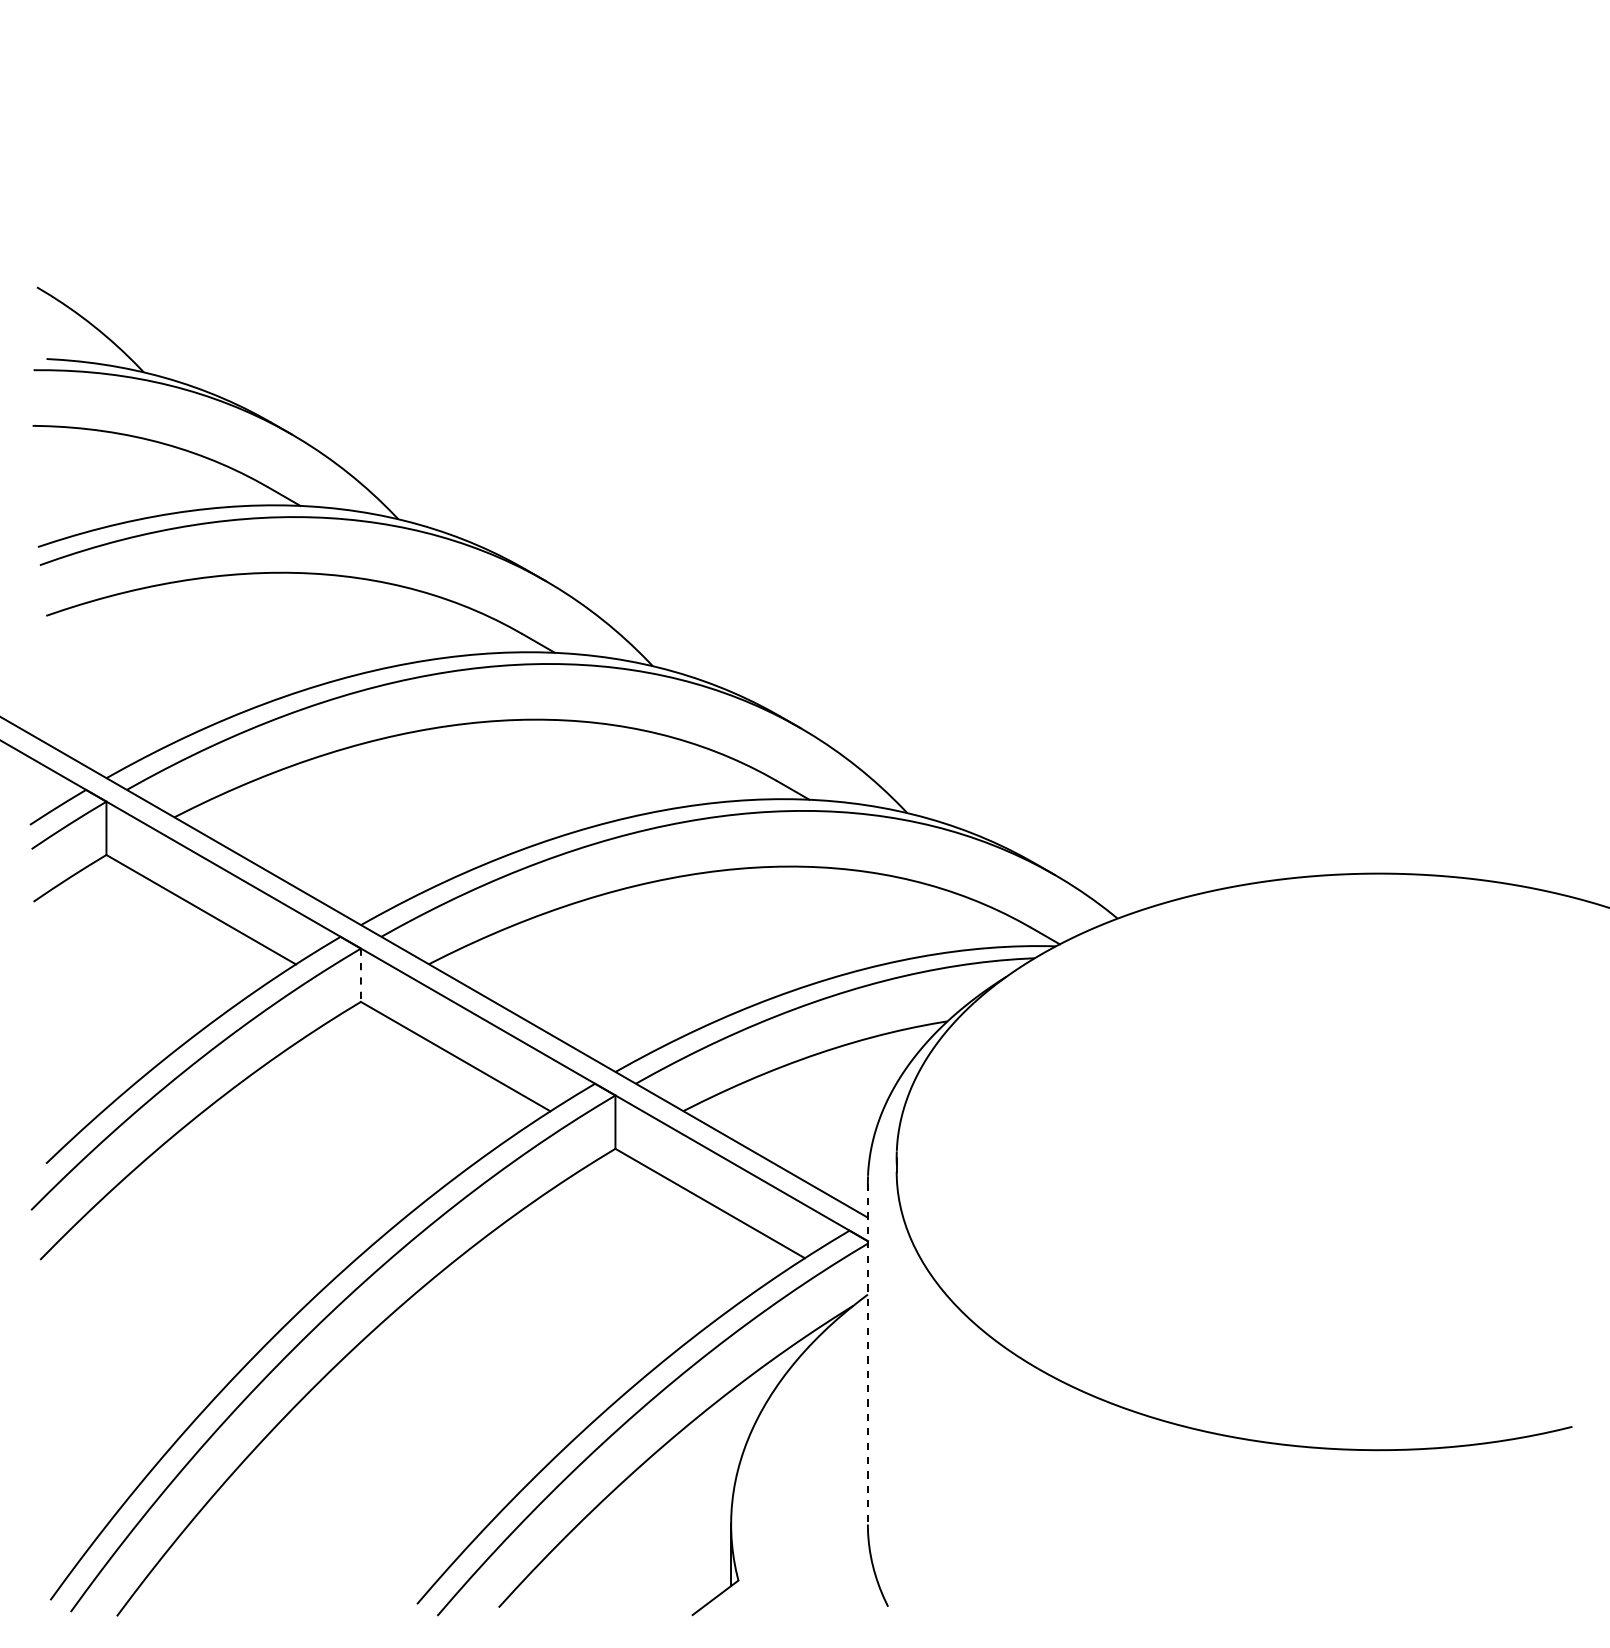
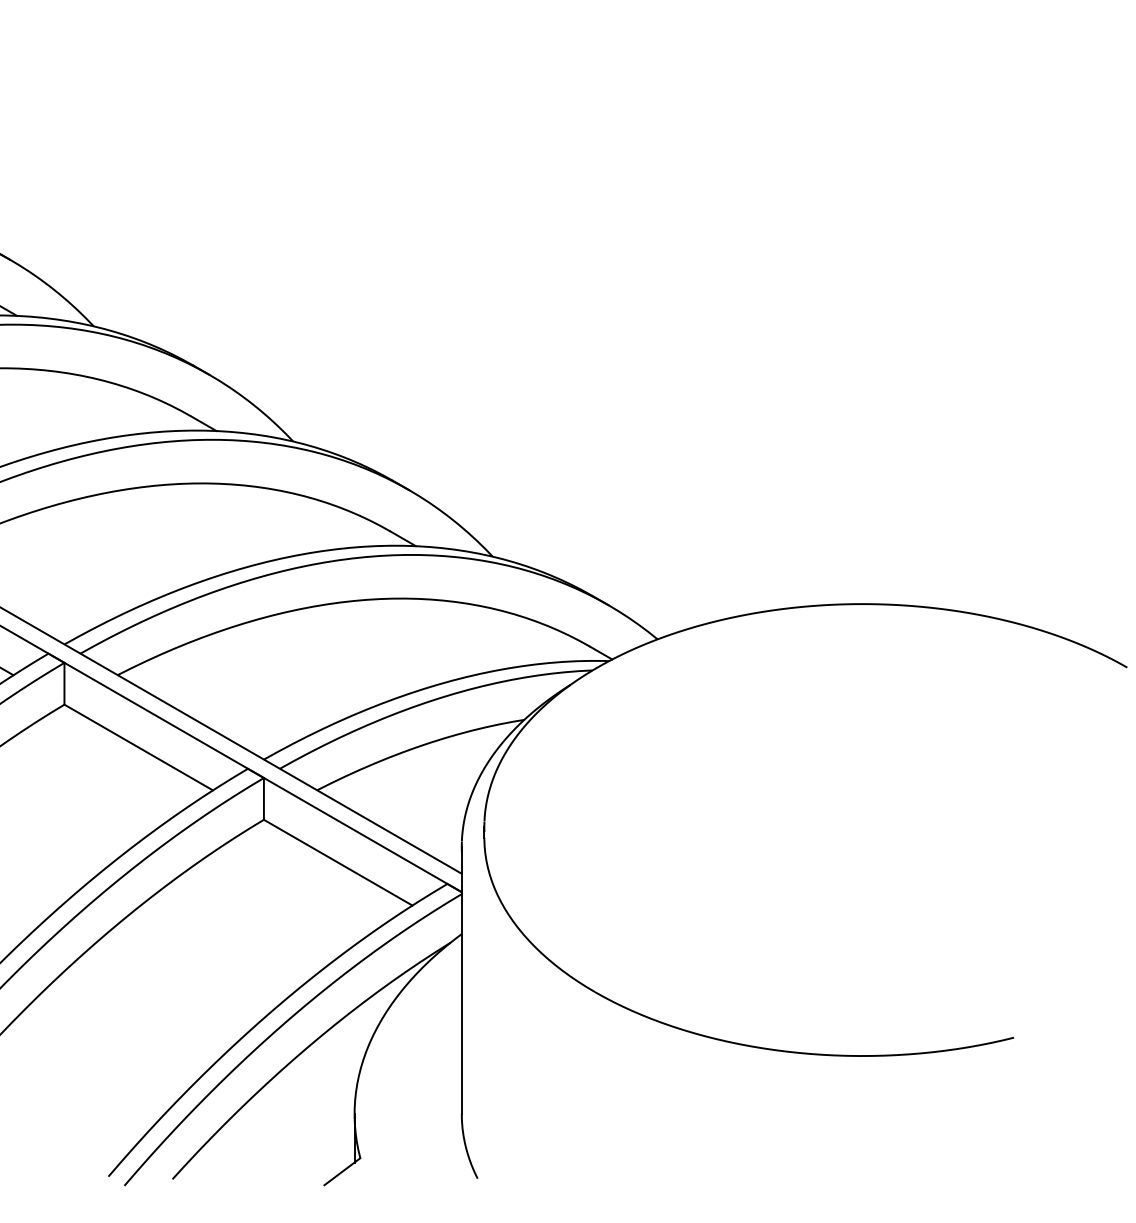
line: (360, 975) -> (64, 683), dashed -> solid
line: (867, 1354) -> (461, 981), dashed -> solid

